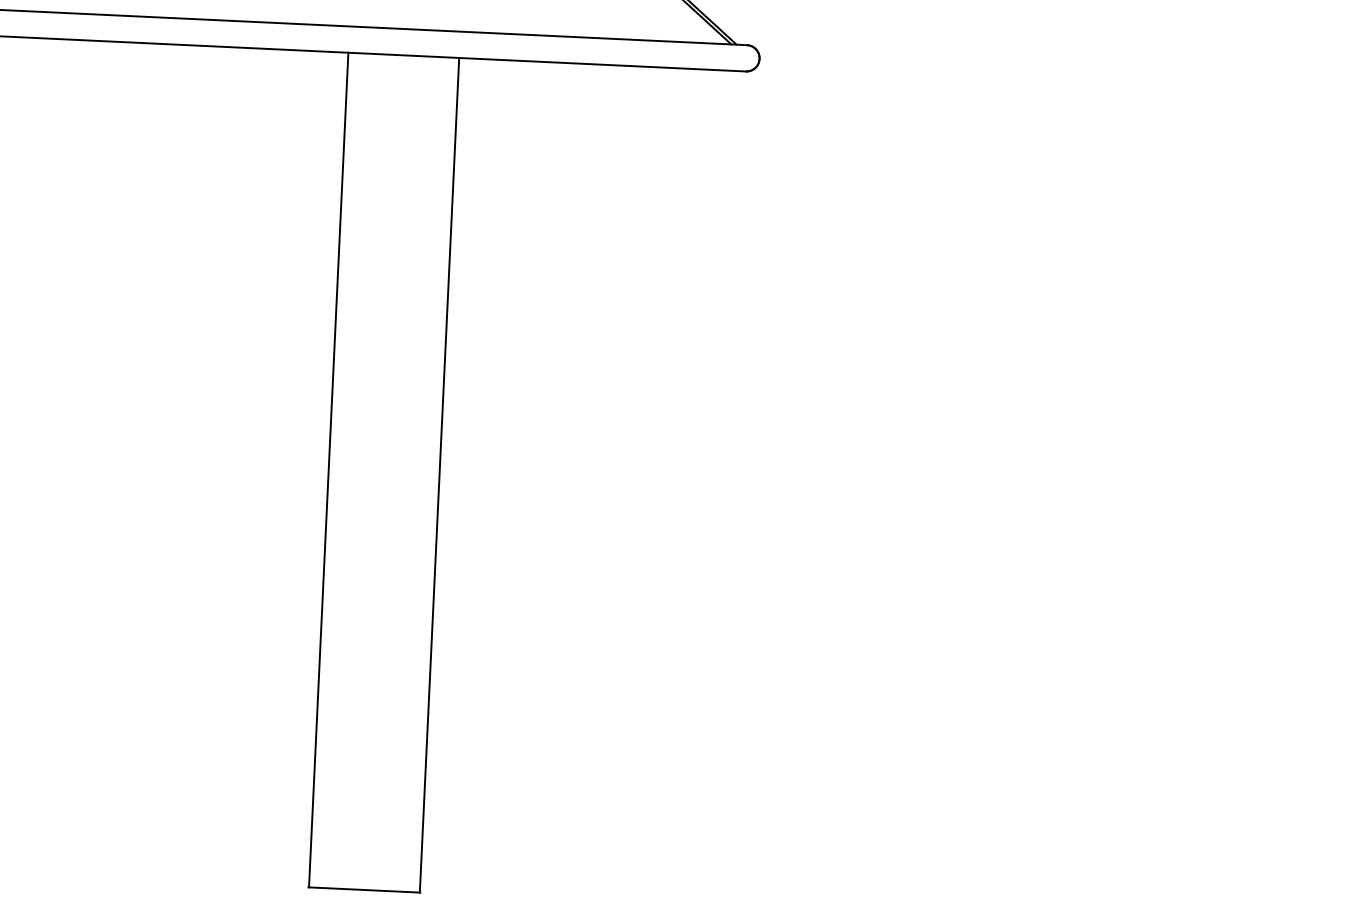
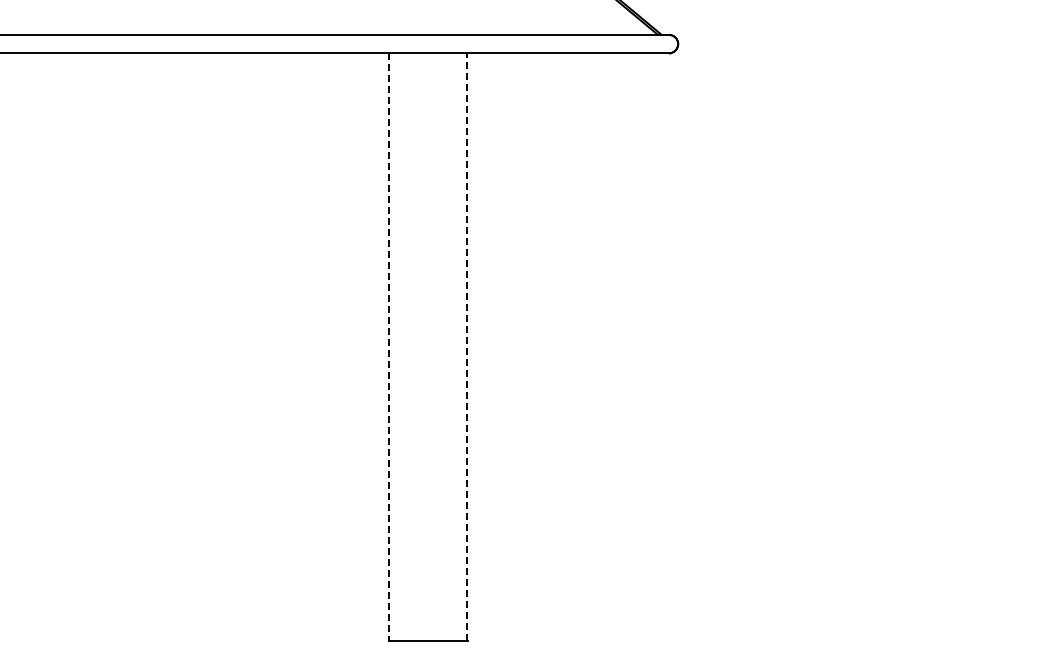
line: (328, 470) -> (389, 347), solid -> dashed
line: (439, 475) -> (467, 347), solid -> dashed

